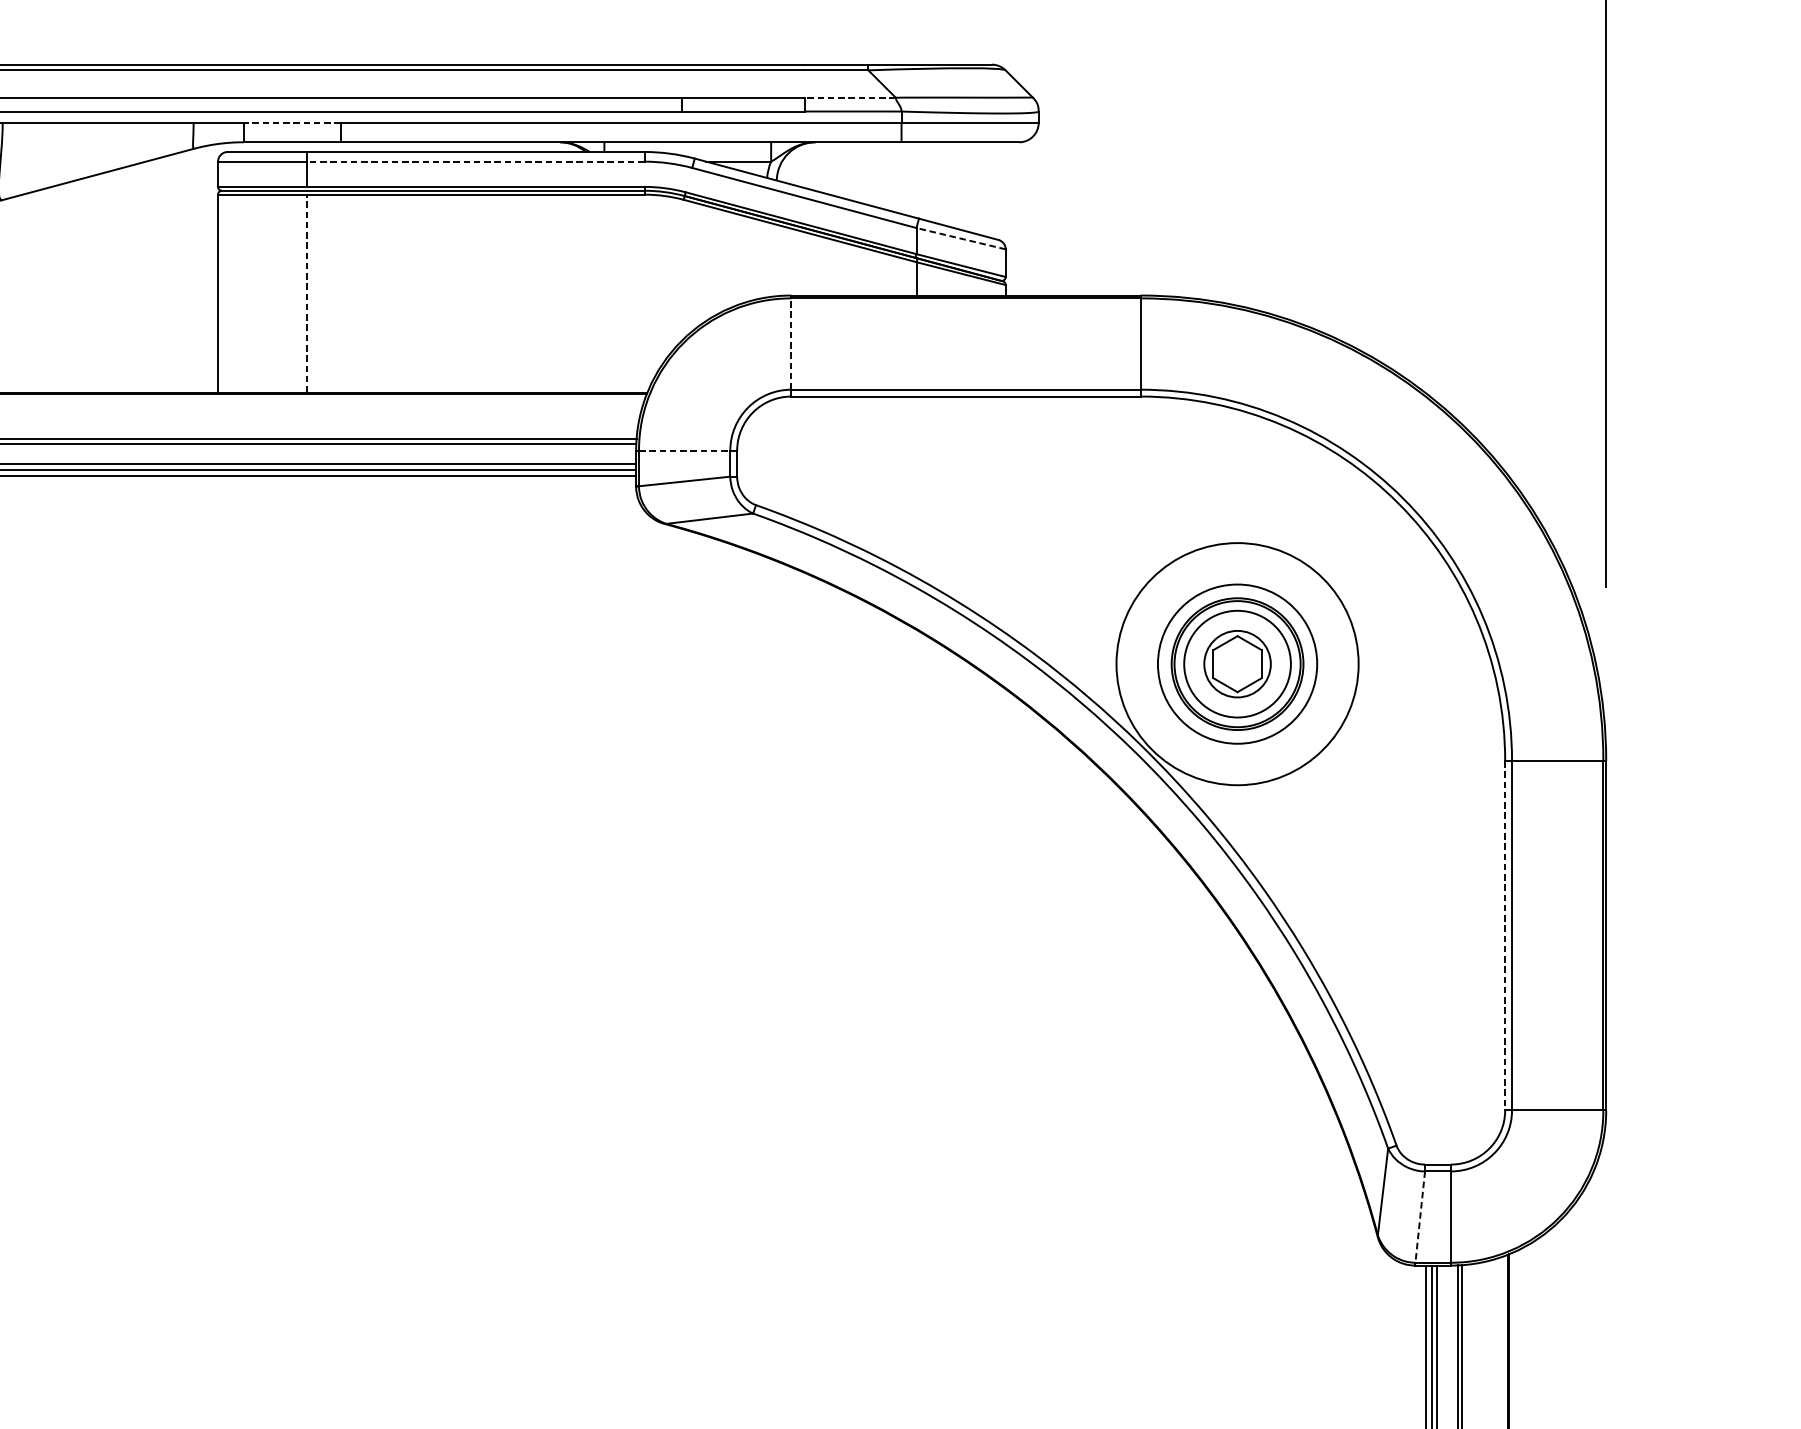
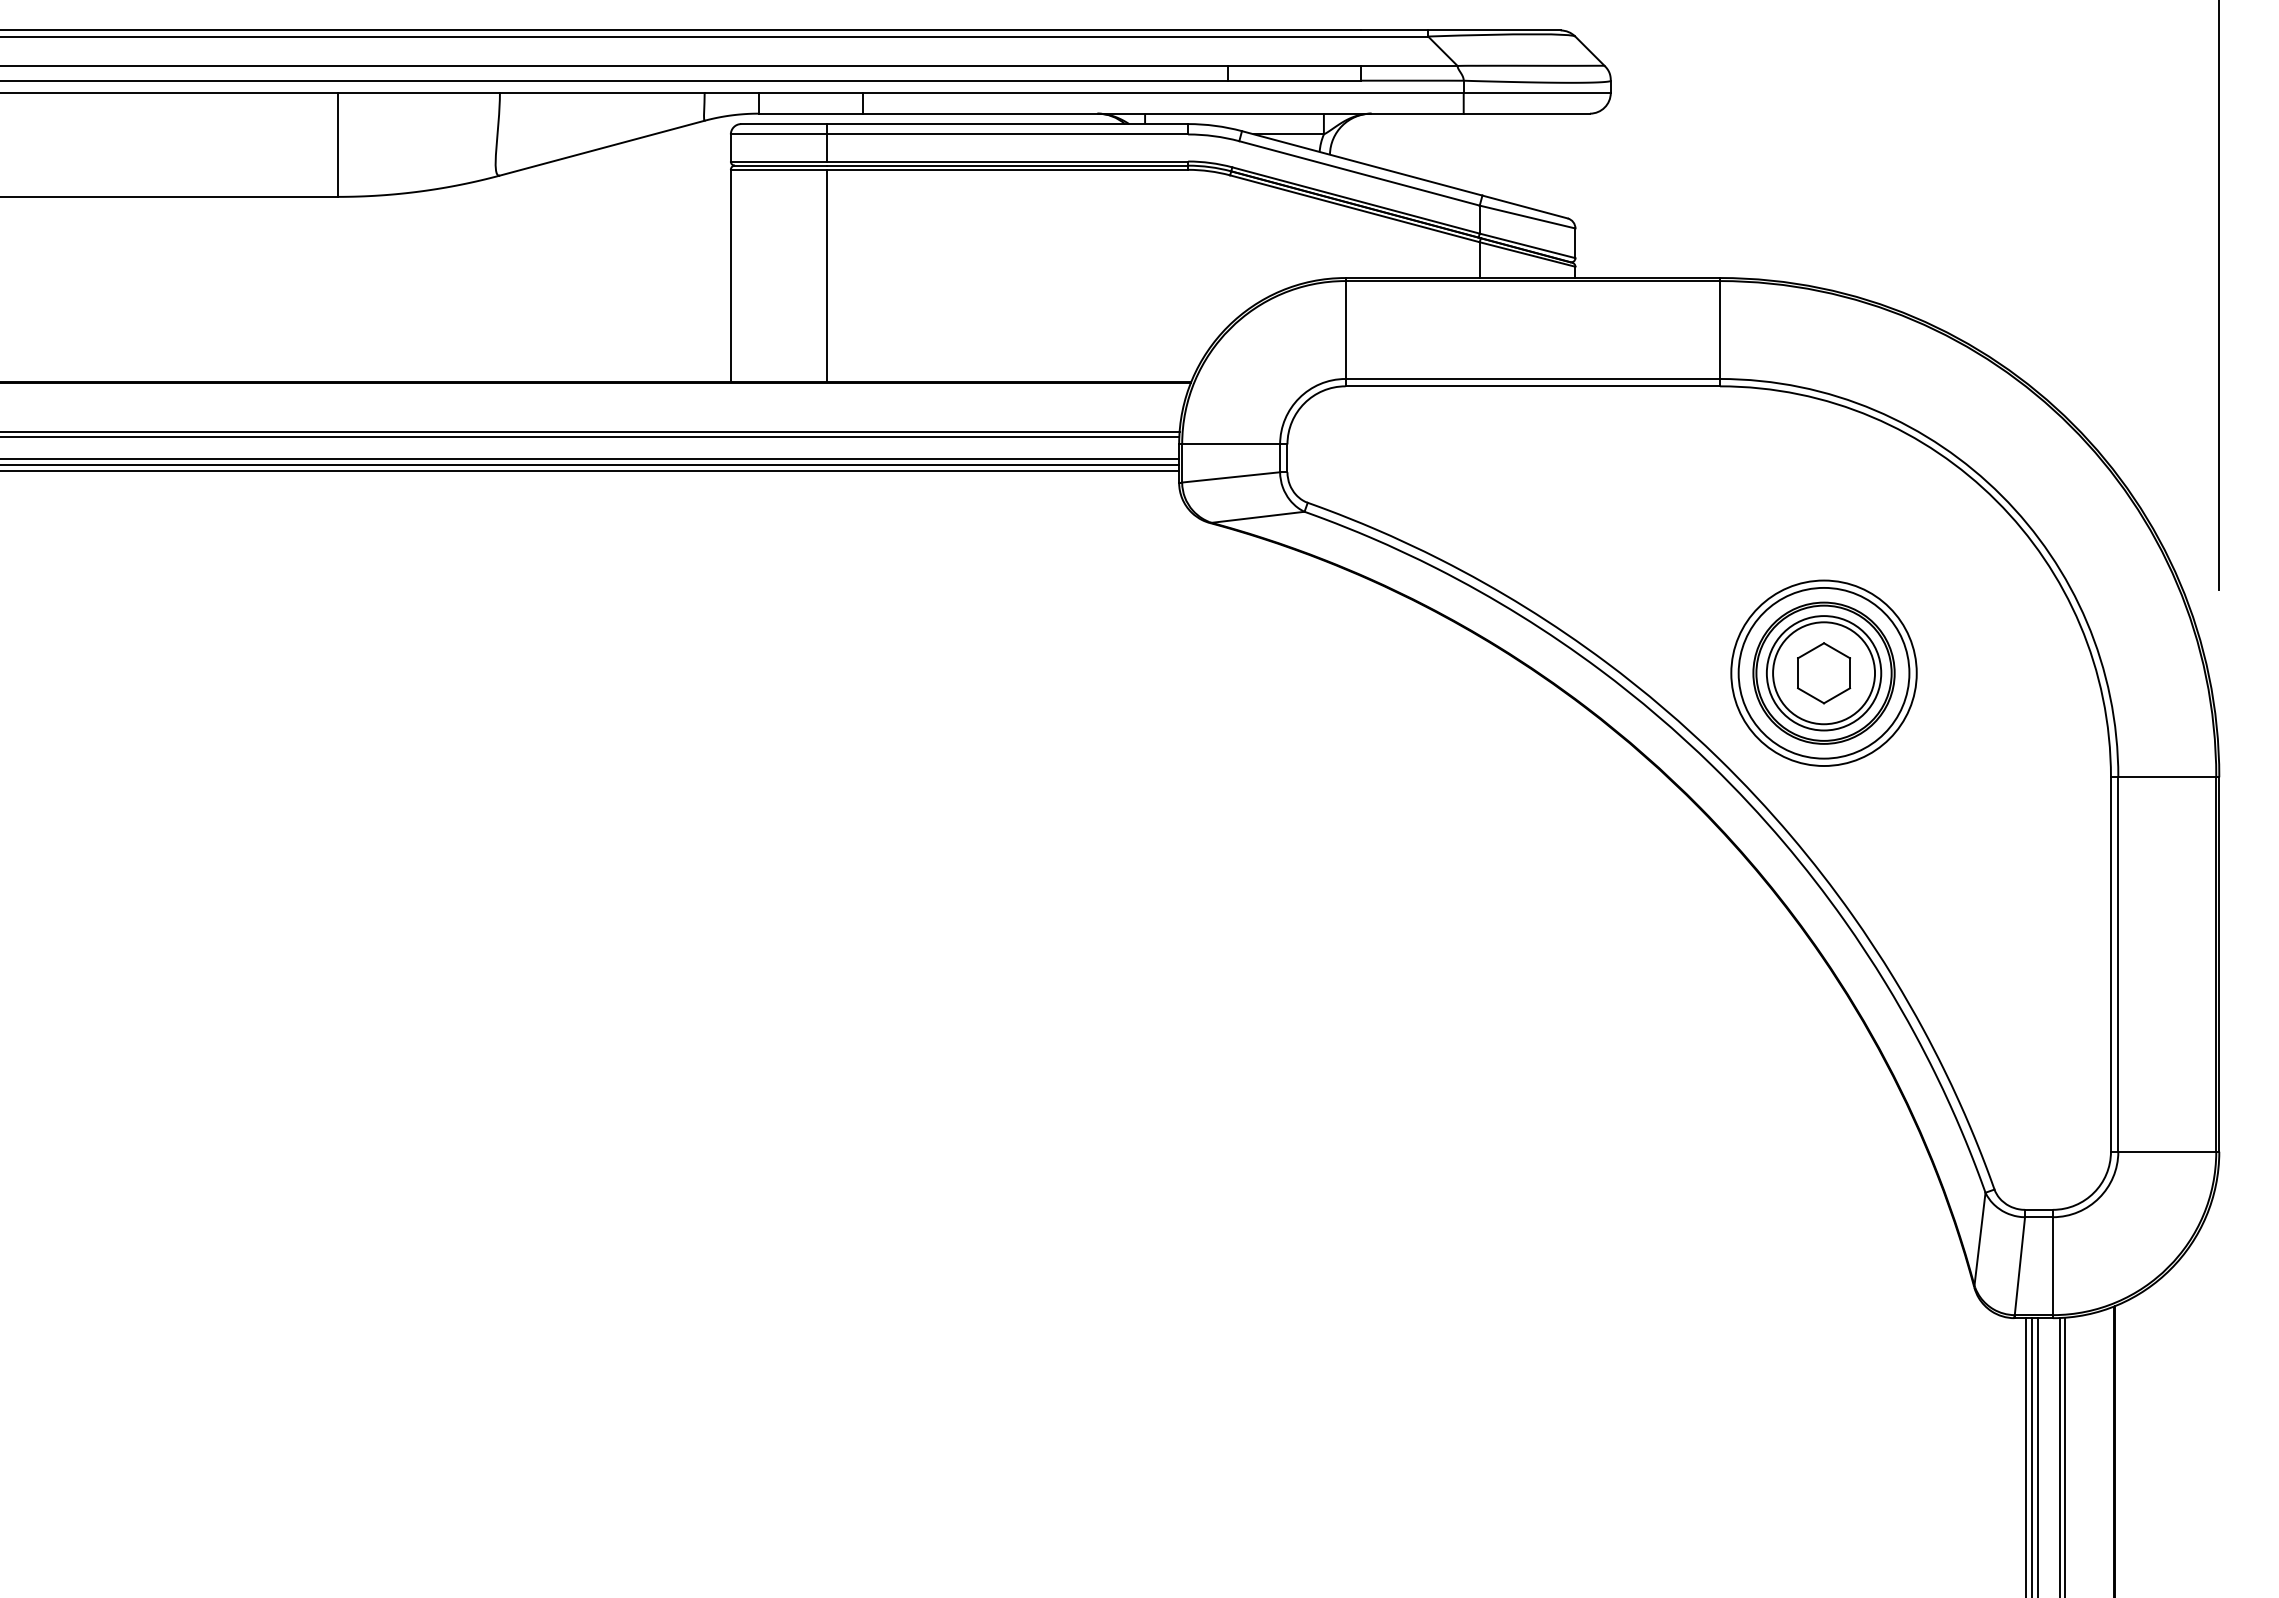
line: (850, 97) -> (1409, 65), dashed -> solid
line: (292, 122) -> (810, 92), dashed -> solid
line: (476, 161) -> (1007, 134), dashed -> solid
line: (961, 238) -> (1527, 216), dashed -> solid
line: (307, 293) -> (826, 275), dashed -> solid
line: (791, 344) -> (1345, 330), dashed -> solid
line: (684, 450) -> (1231, 444), dashed -> solid
circle: (1237, 664) -> (1823, 673), size x0.71
circle: (1238, 664) -> (1824, 673), size x1.43
line: (1504, 936) -> (2110, 965), dashed -> solid
line: (1419, 1217) -> (2019, 1266), dashed -> solid

